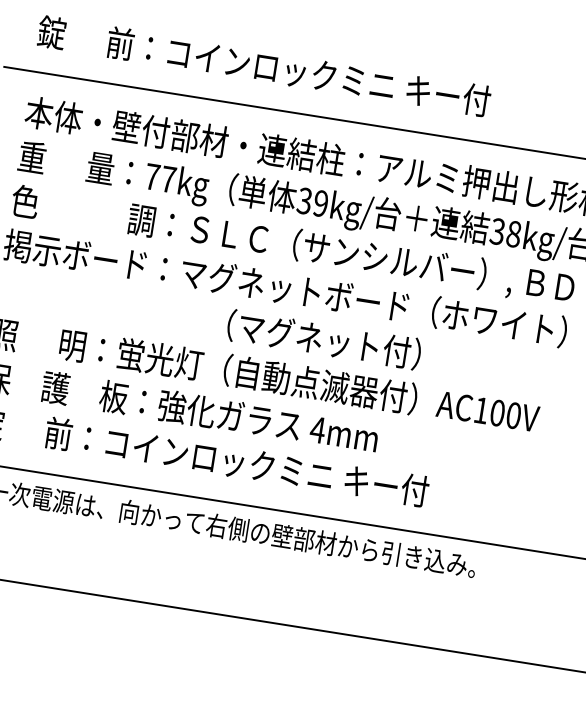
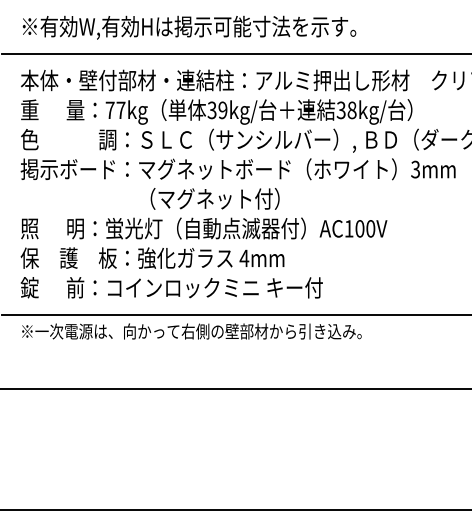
text: (289, 71) -> (188, 27), 錠      前：コインロックミニ キー付 -> ※有効W,有効Hは掲示可能寸法を示す。
text: (323, 339) -> (214, 198), moved

